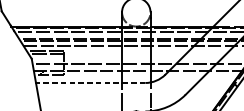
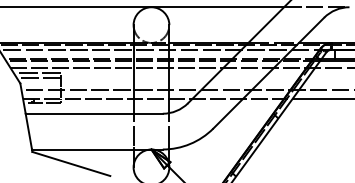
line: (90, 82) -> (94, 113), dashed -> solid

